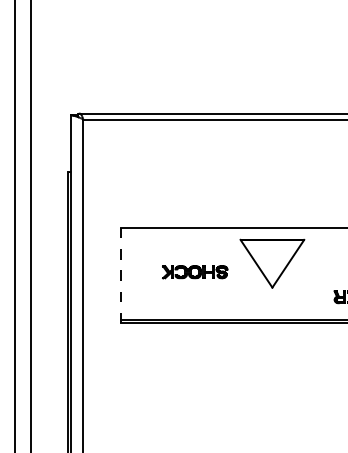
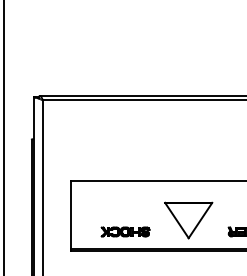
part: (272, 263) -> (188, 220), moved
part: (195, 272) -> (125, 232), moved
line: (121, 275) -> (71, 215), dashed -> solid

